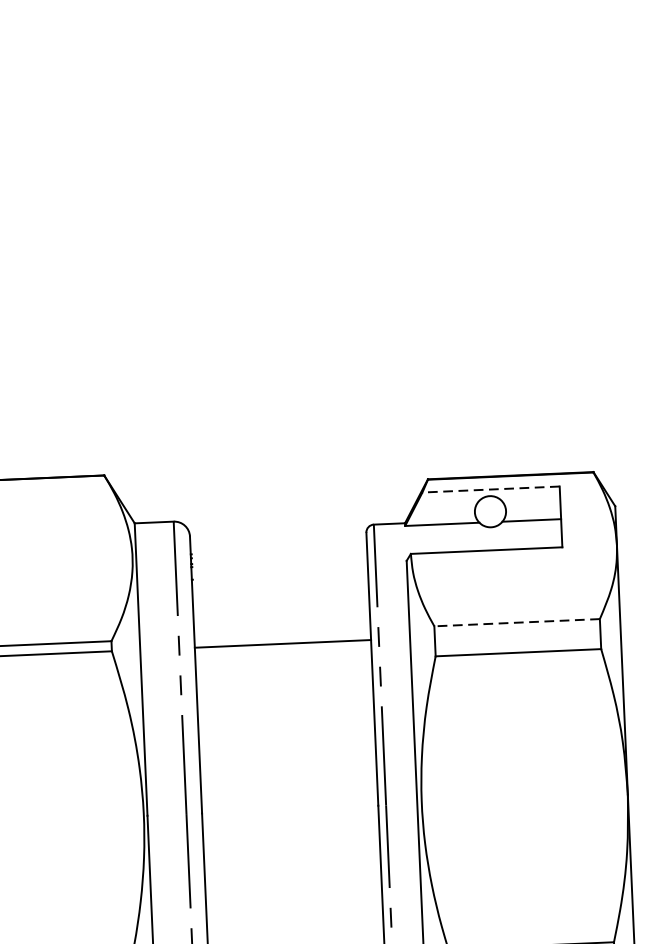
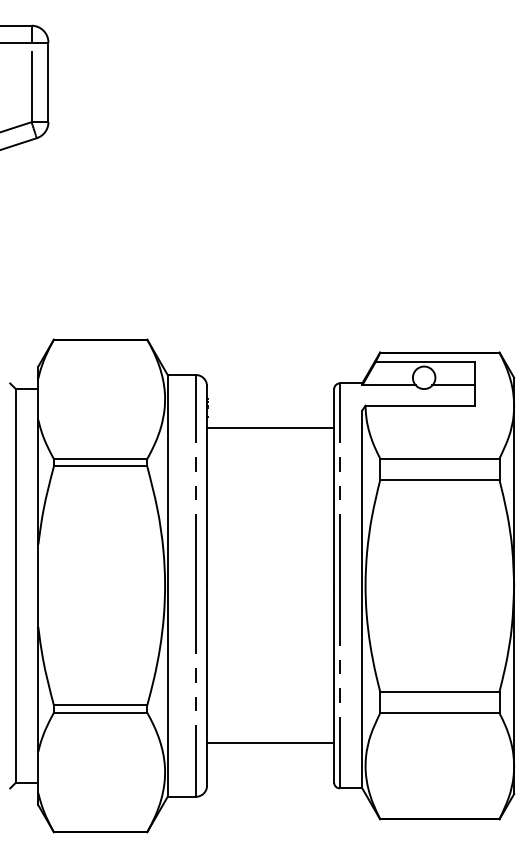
line: (491, 489) -> (425, 361), dashed -> solid
line: (516, 622) -> (439, 458), dashed -> solid
line: (282, 643) -> (270, 428), moved

